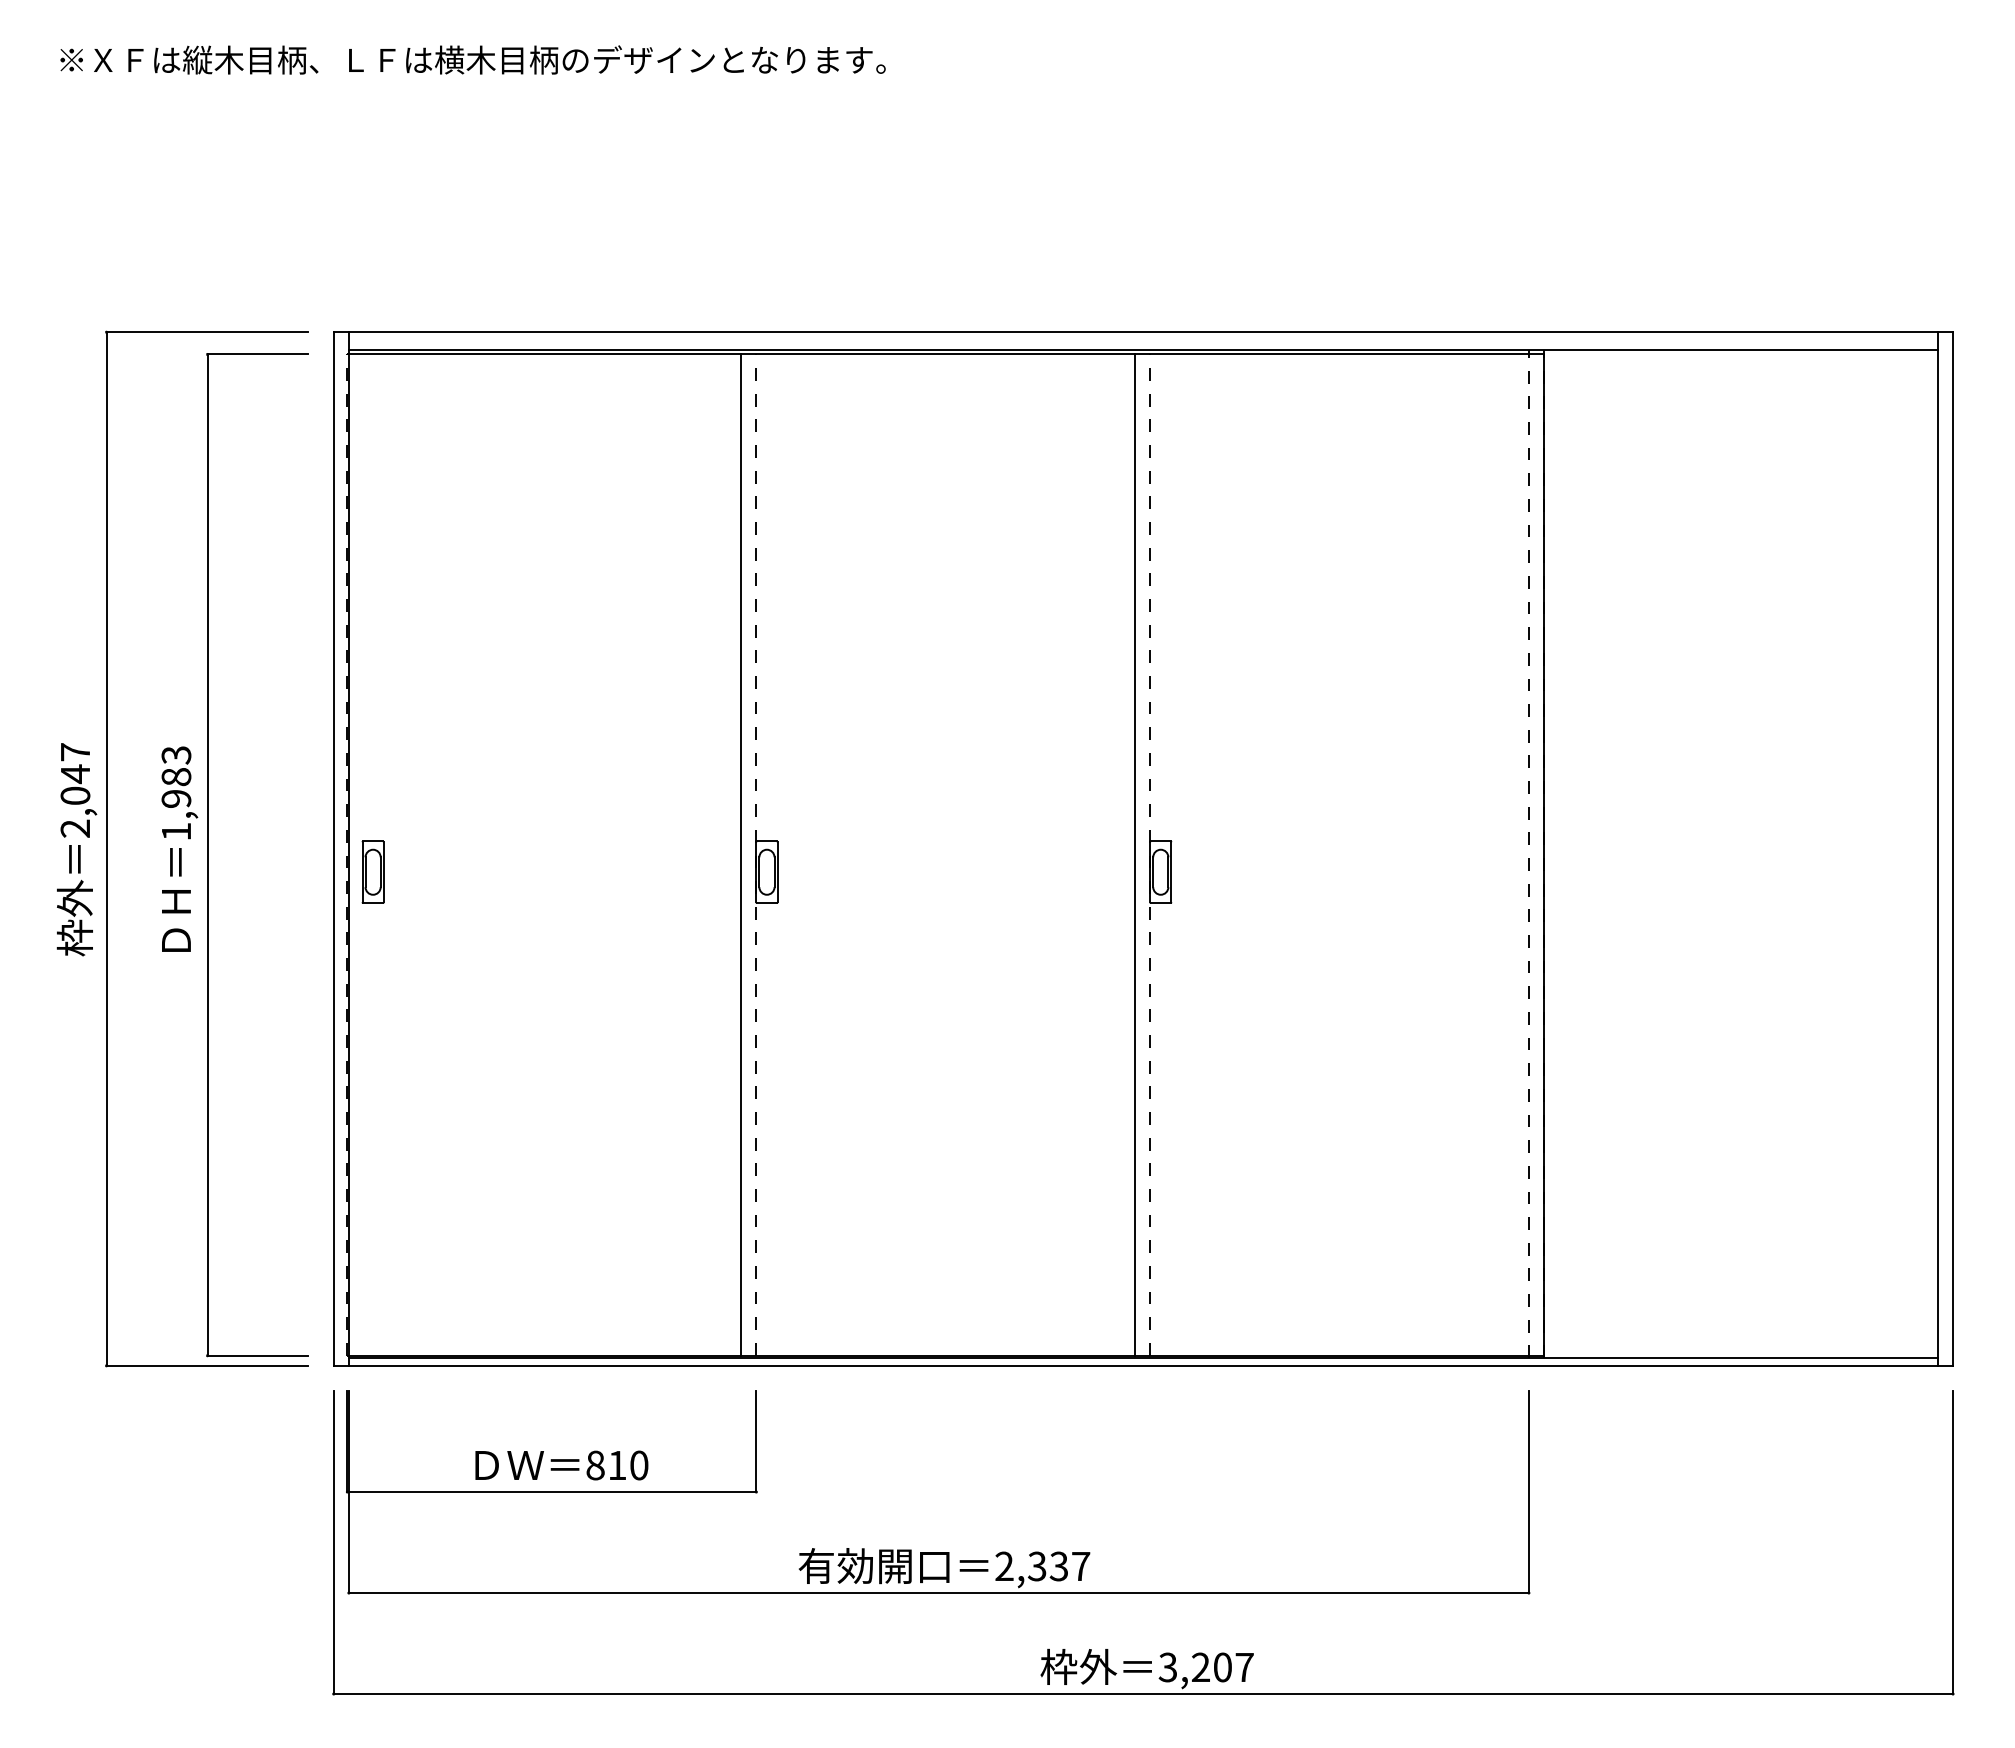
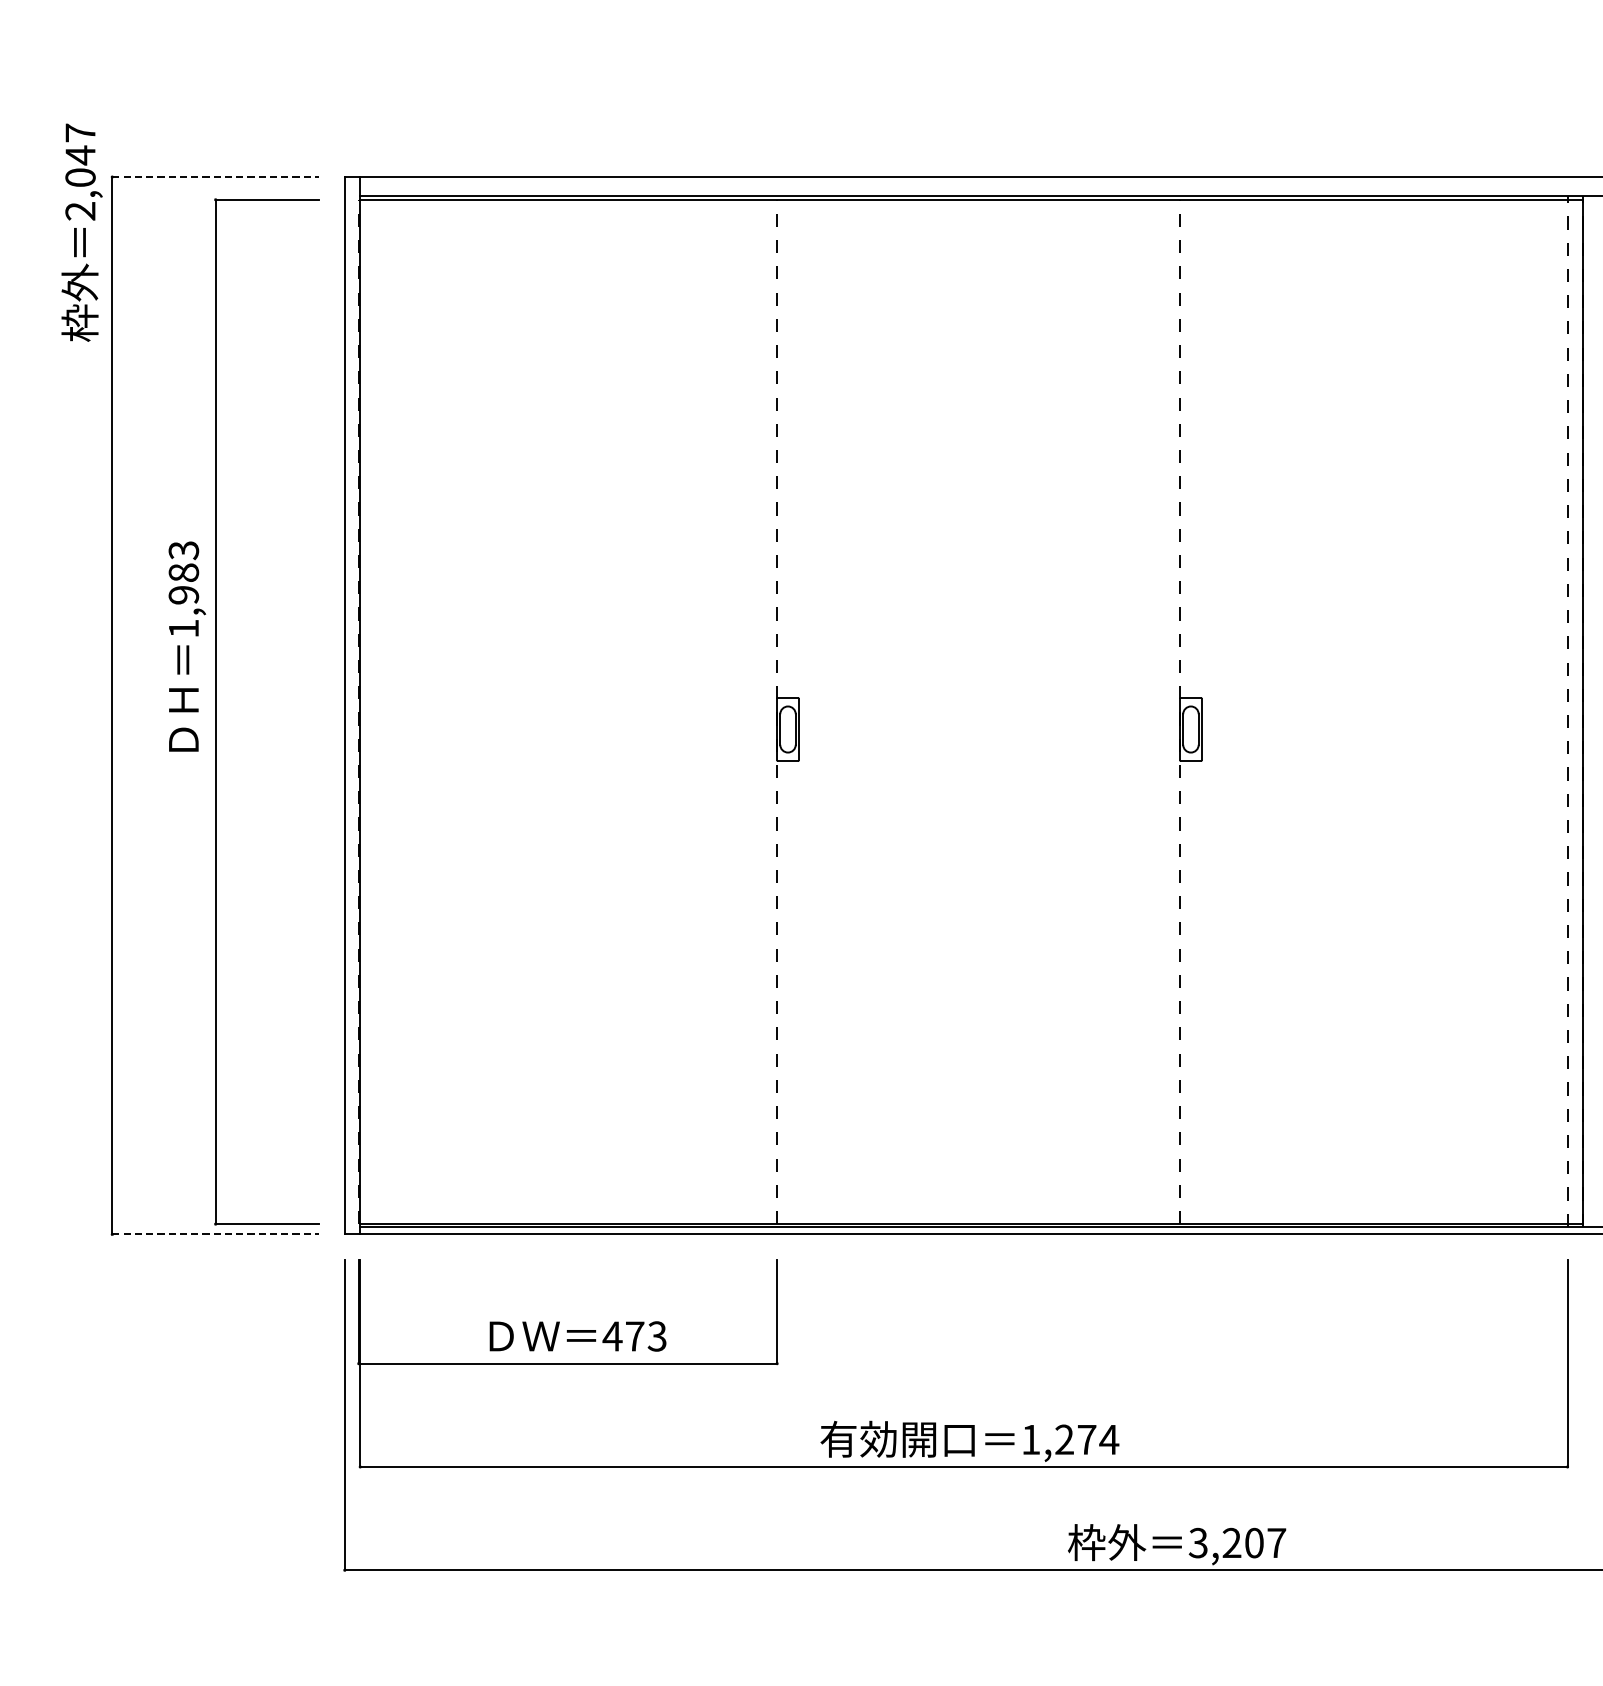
line: (207, 332) -> (215, 177), solid -> dashed
text: (179, 848) -> (186, 645), moved
text: (76, 849) -> (81, 232), moved
line: (741, 854) -> (761, 711), removed
line: (1135, 854) -> (1165, 711), removed
part: (372, 871) -> (384, 728), removed
line: (207, 1365) -> (215, 1234), solid -> dashed
text: (616, 1465) -> (634, 1336), 810 -> 473
text: (1042, 1566) -> (1069, 1439), 2,337 -> 1,274

